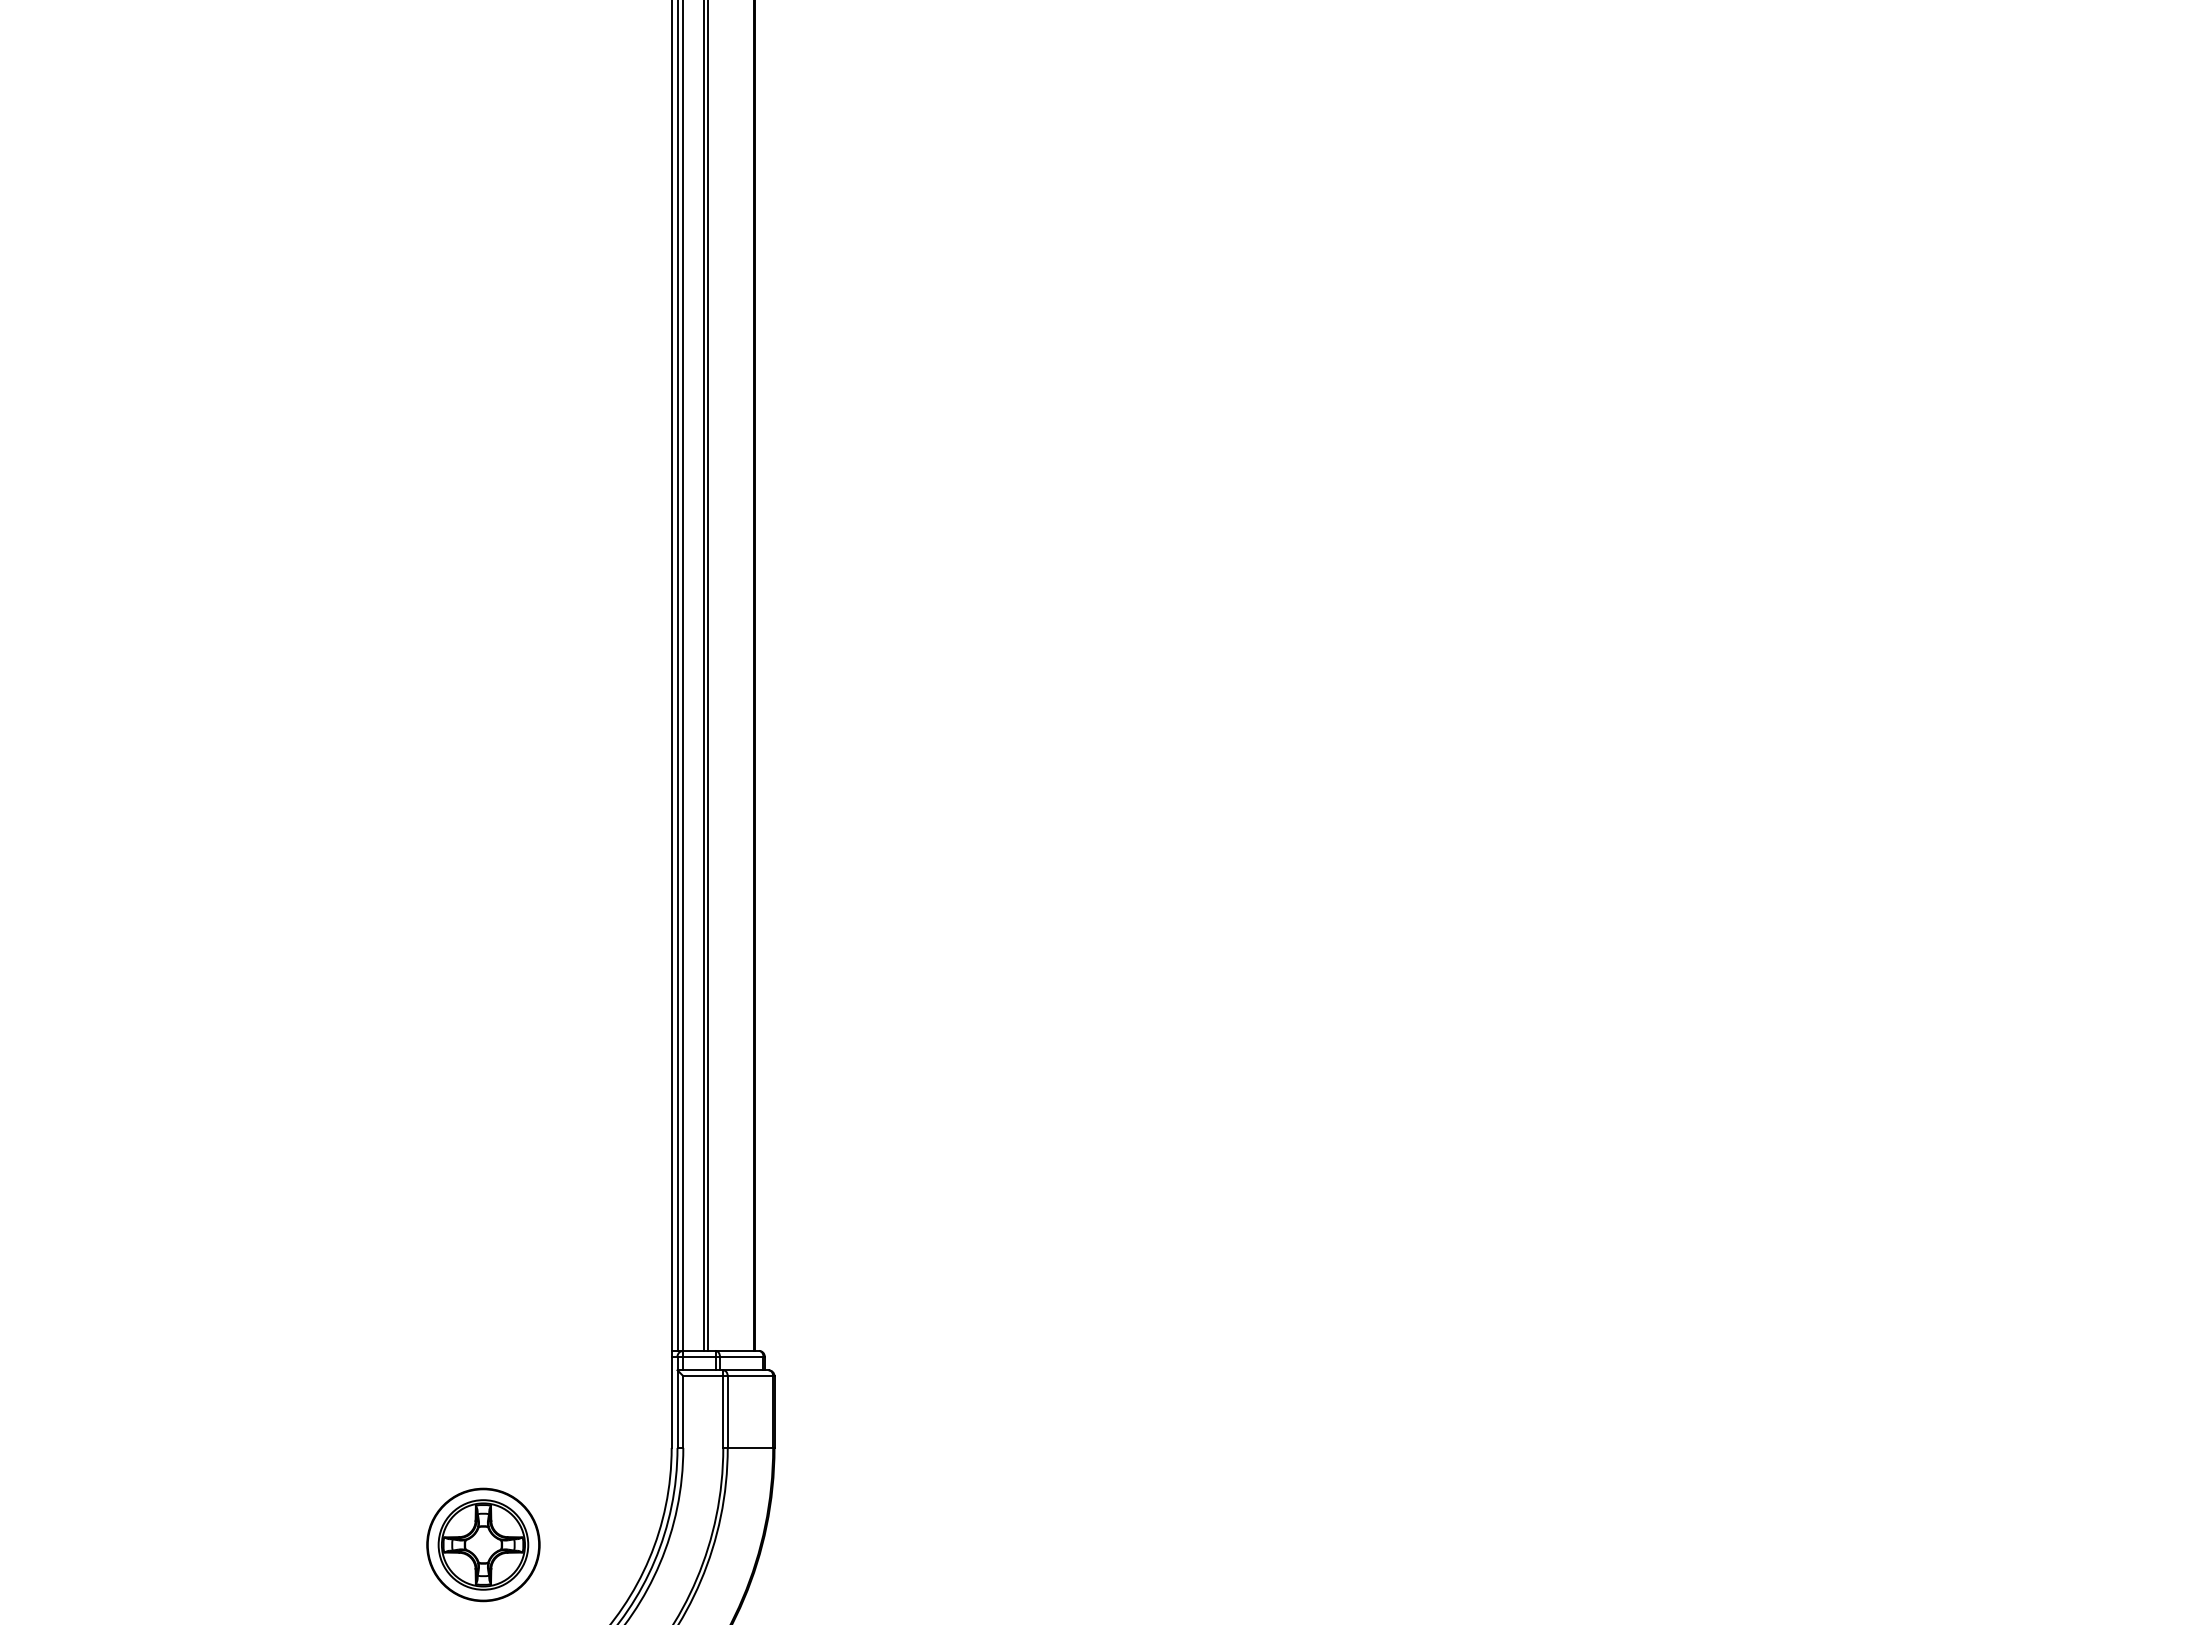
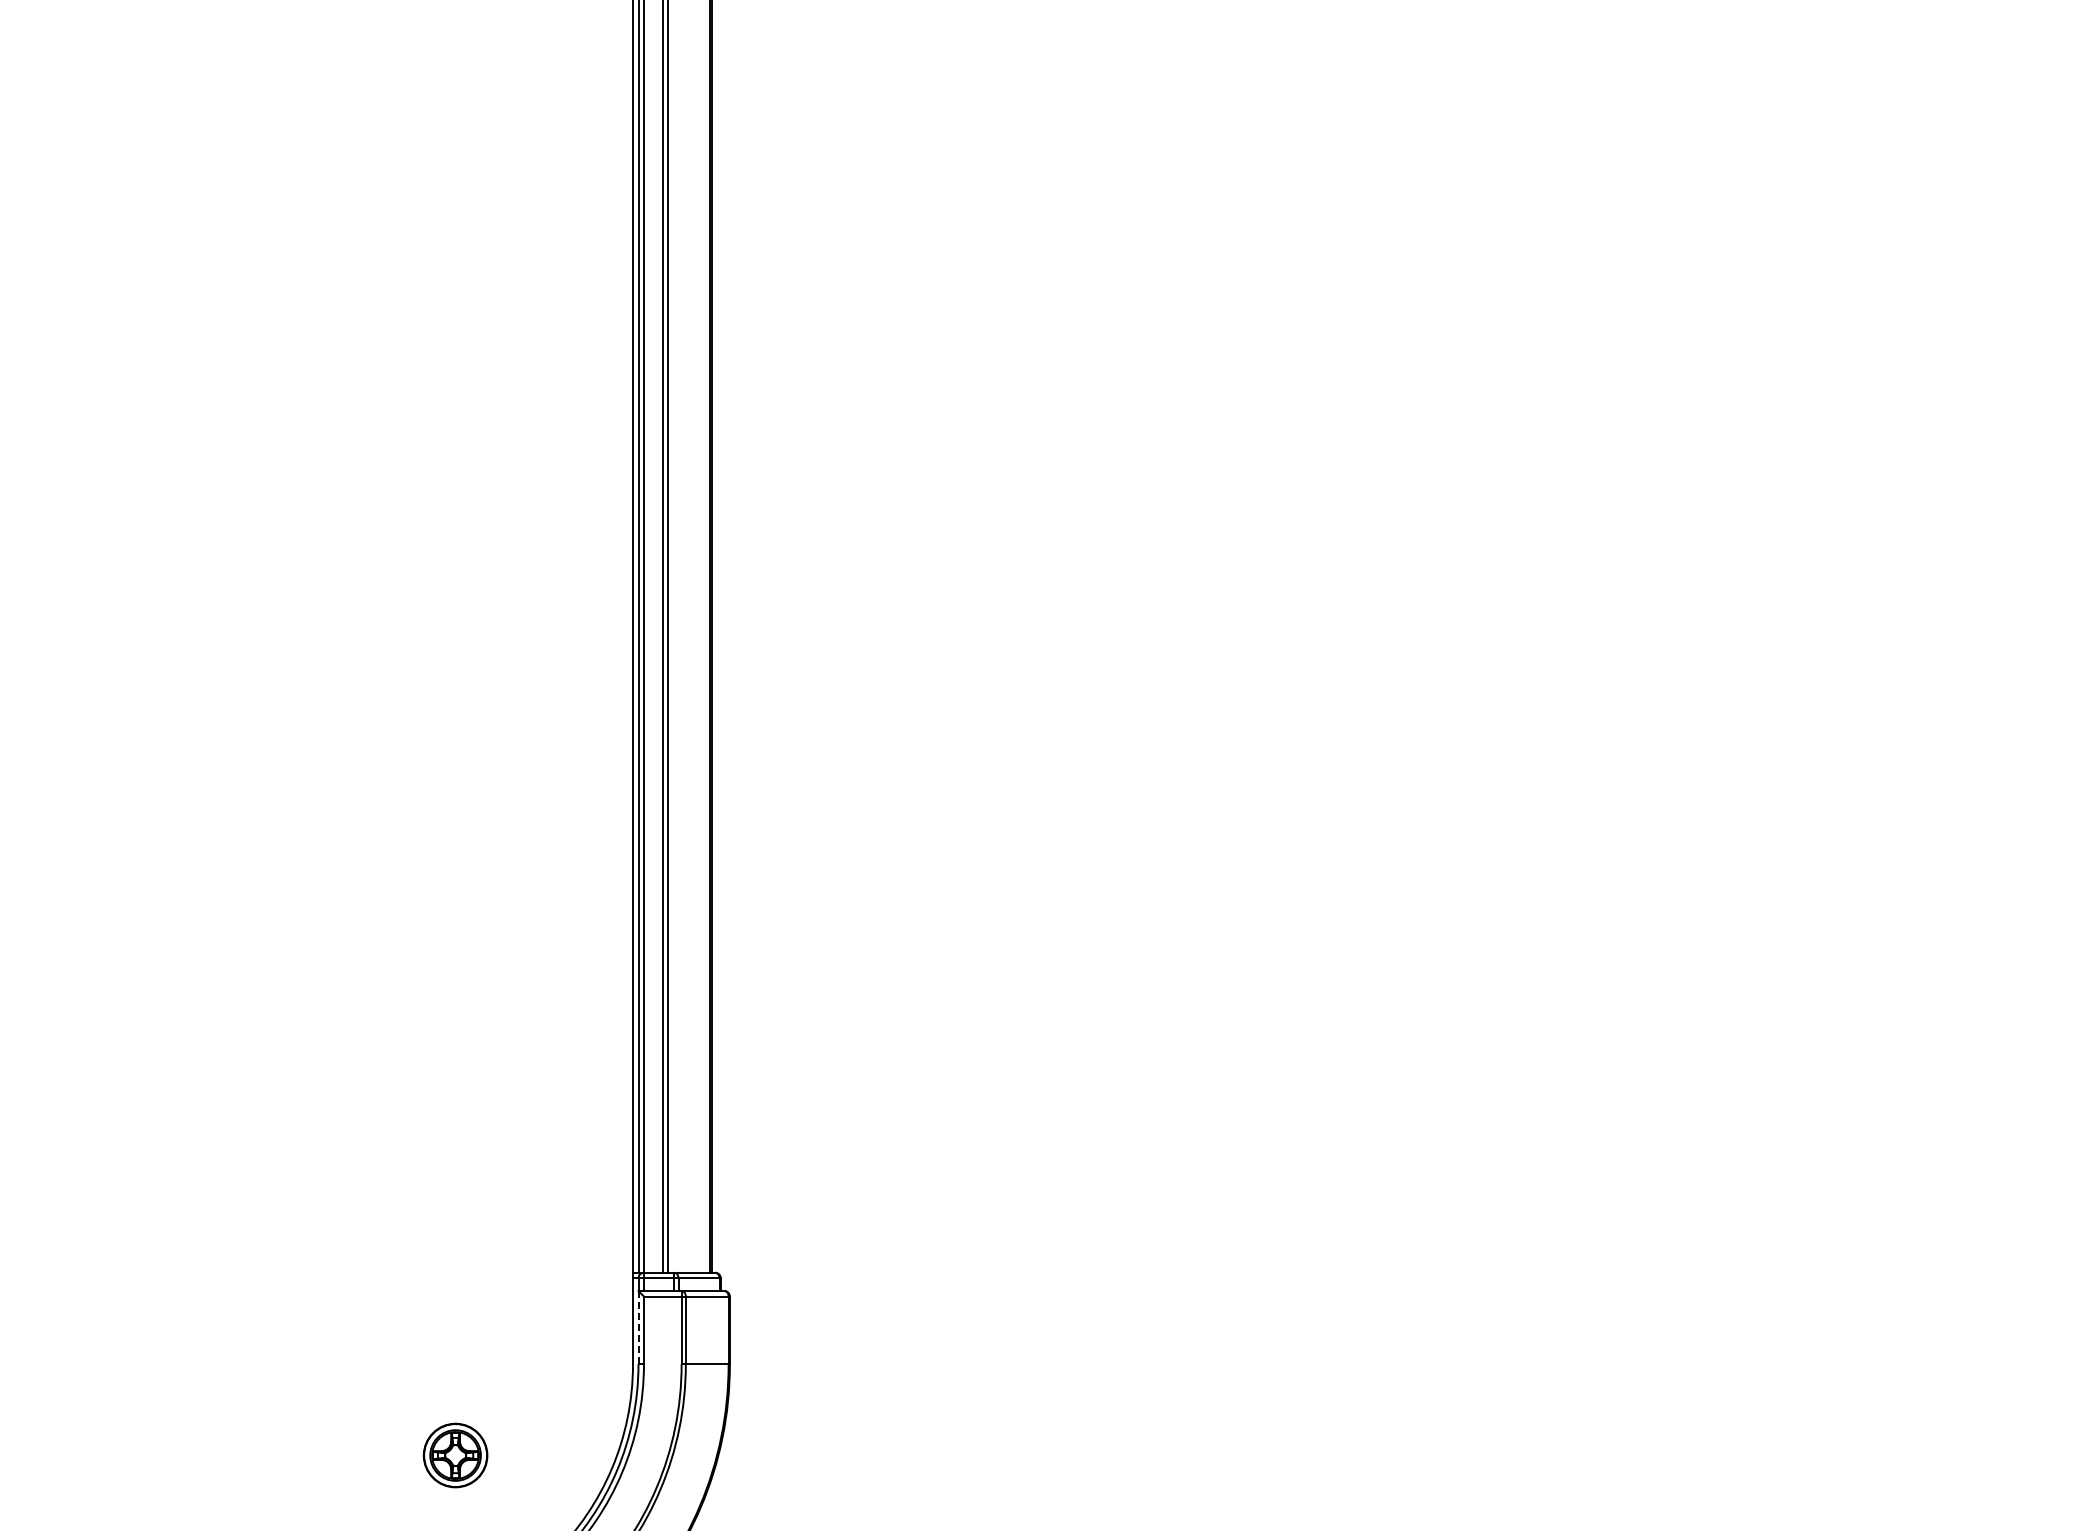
line: (677, 1409) -> (638, 1327), solid -> dashed
part: (483, 1544) -> (455, 1455), size x0.6

